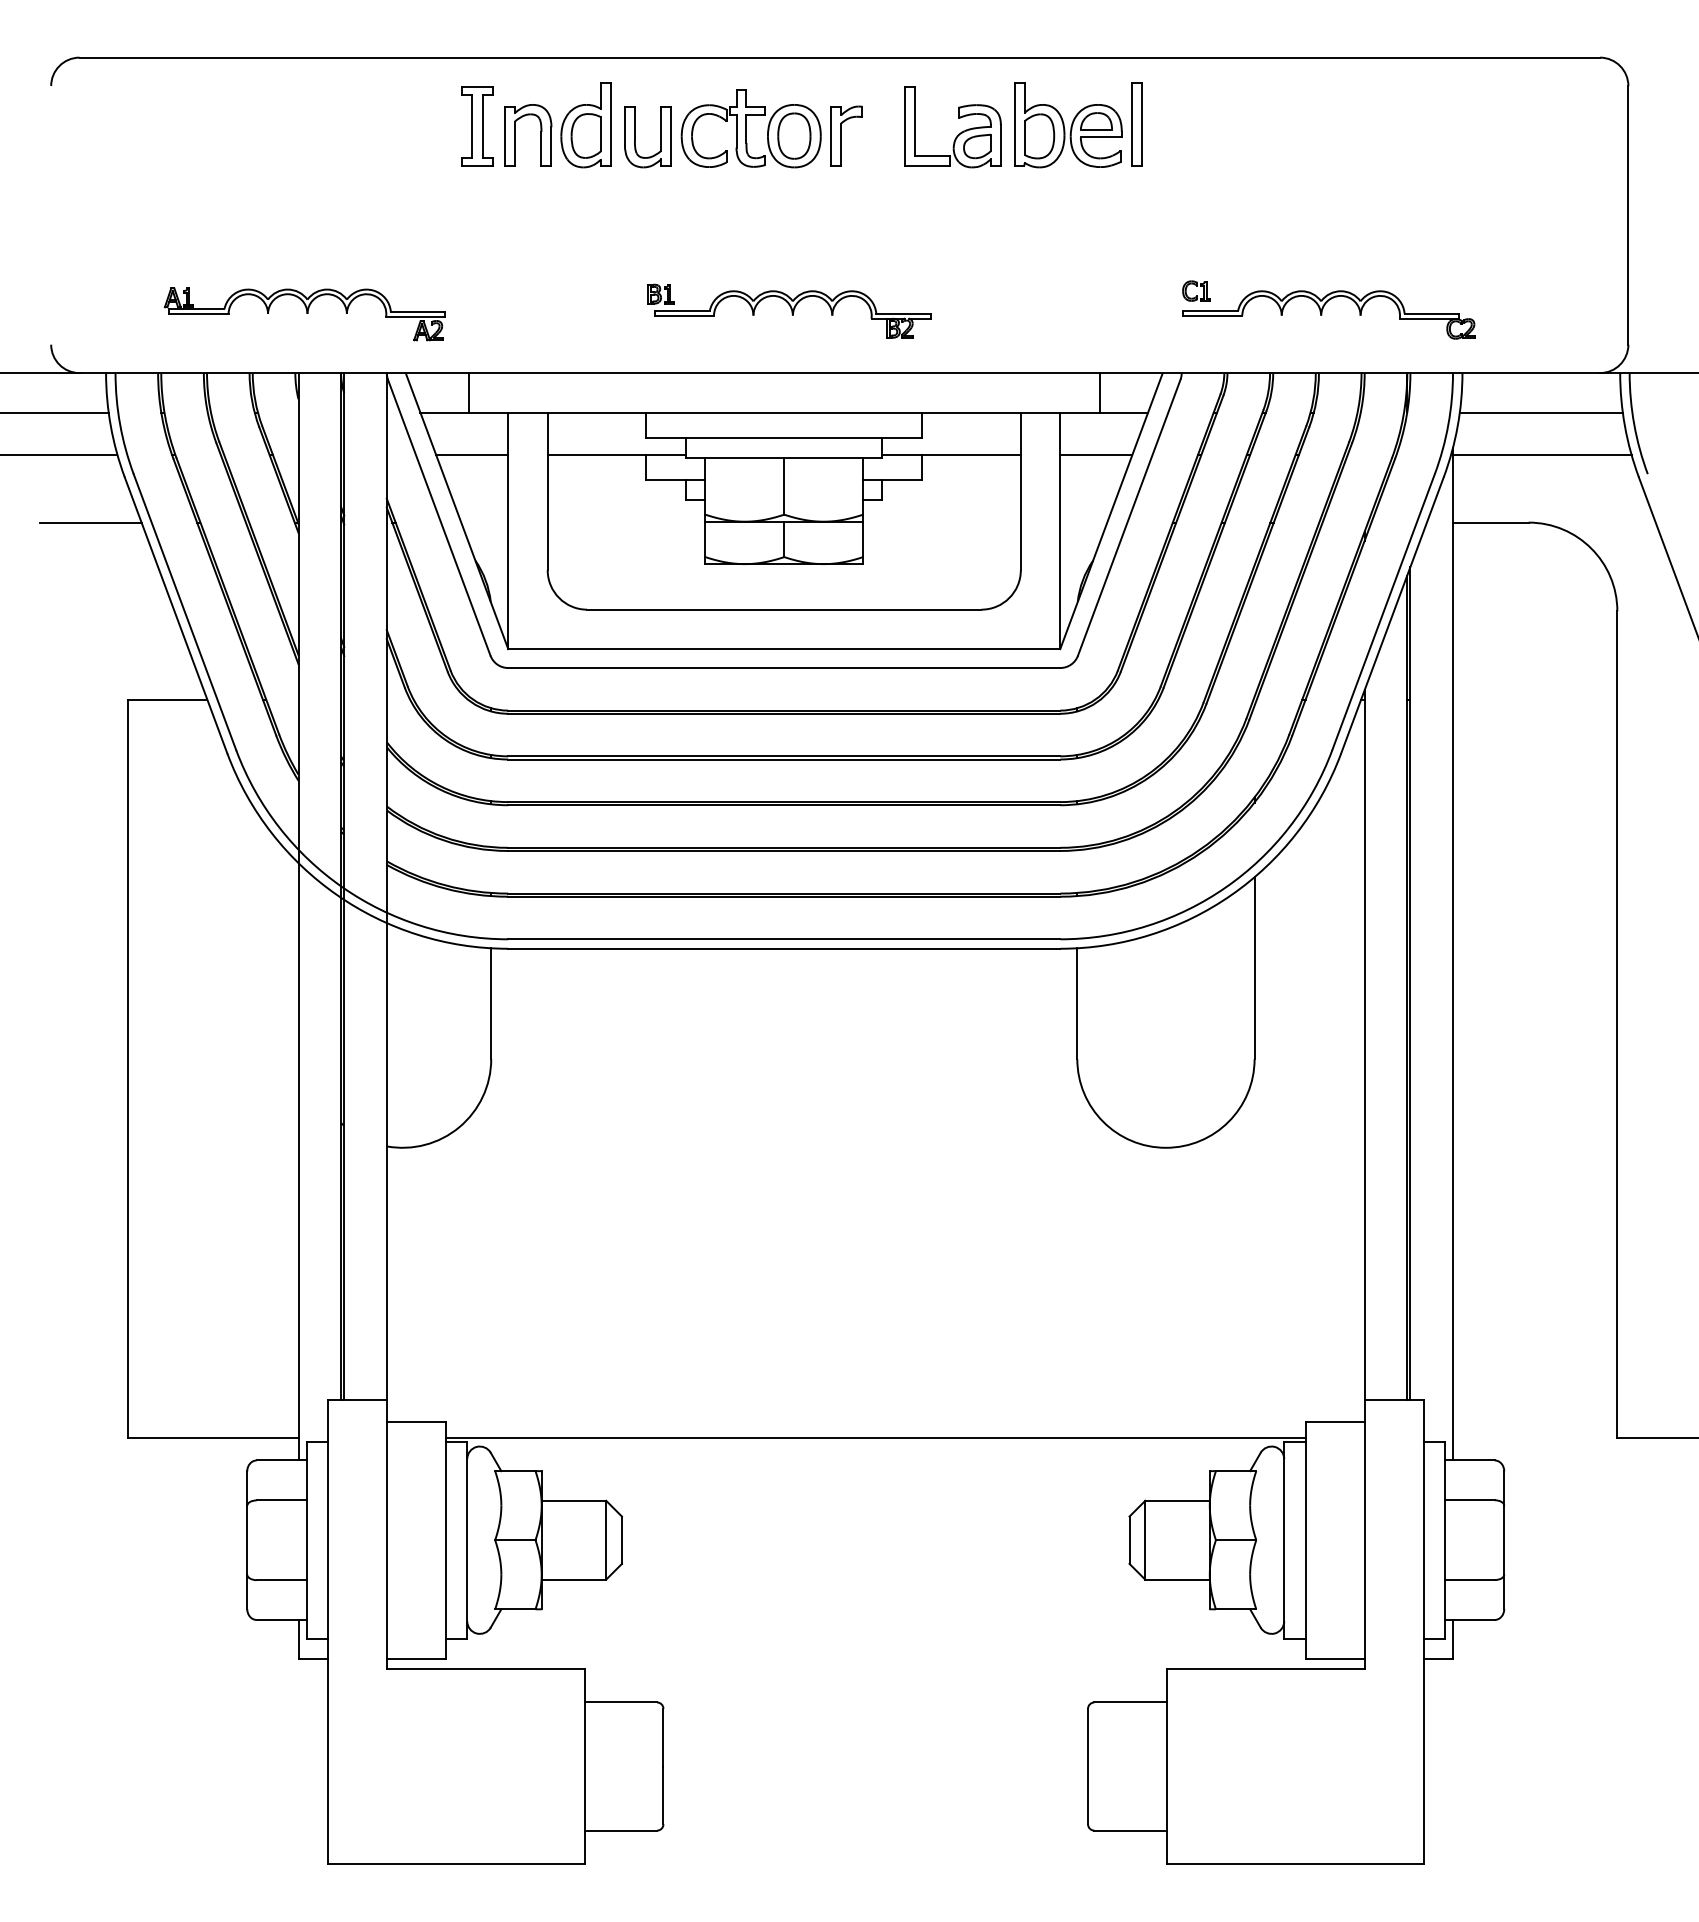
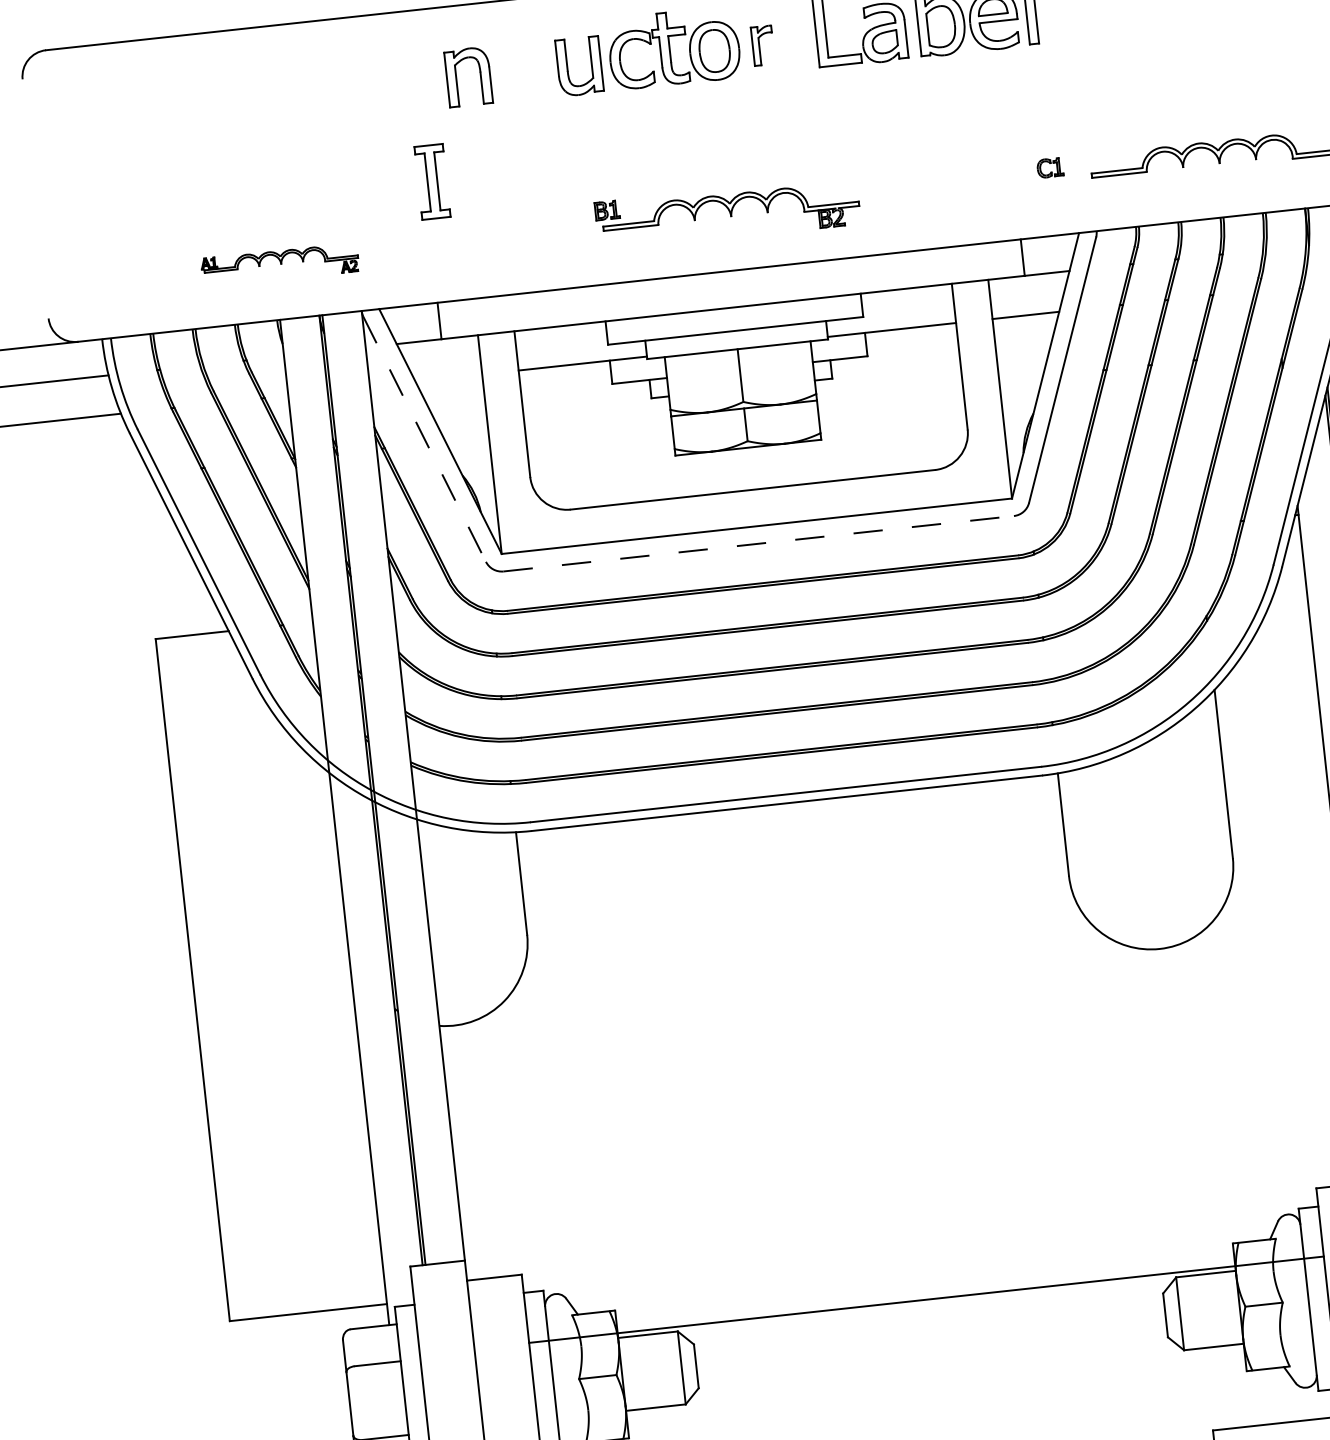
part: (585, 125) -> (520, 62), removed
part: (477, 126) -> (432, 182), moved
part: (846, 135) -> (762, 45), size x0.7
part: (1196, 290) -> (1050, 167), moved
part: (304, 314) -> (279, 265), size x0.6
line: (472, 454) -> (449, 377), removed
line: (439, 518) -> (425, 440), solid -> dashed
line: (90, 522) -> (102, 478), removed
line: (784, 668) -> (759, 544), solid -> dashed
line: (875, 1437) -> (926, 1299), moved

